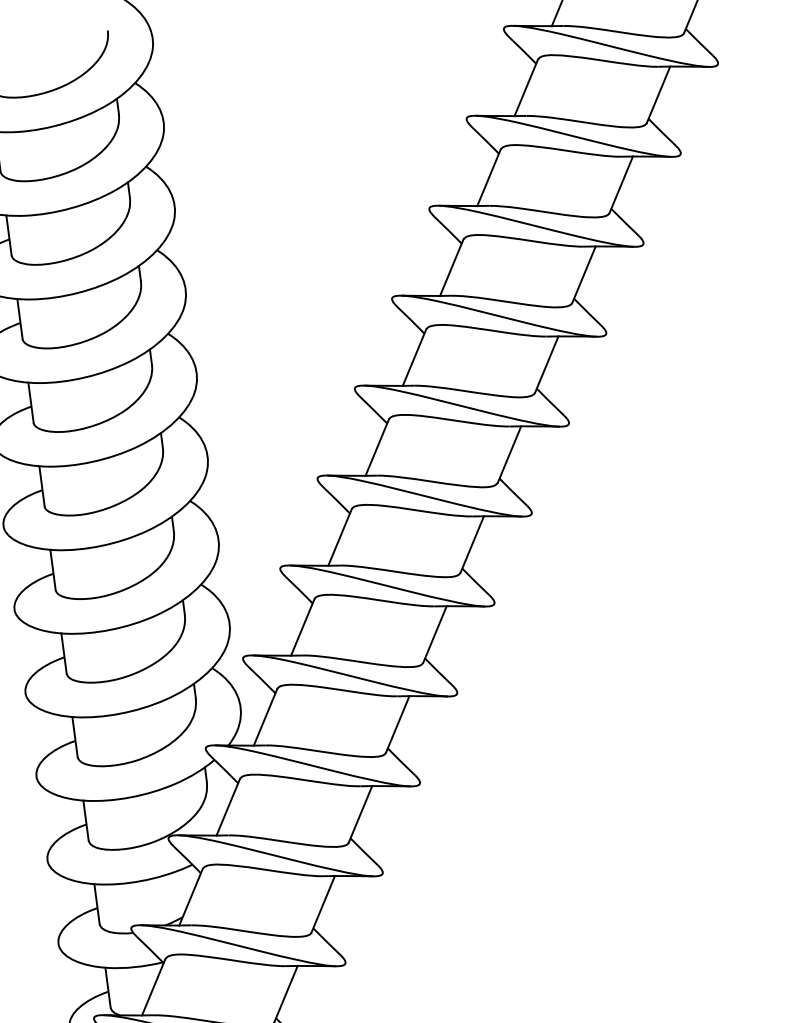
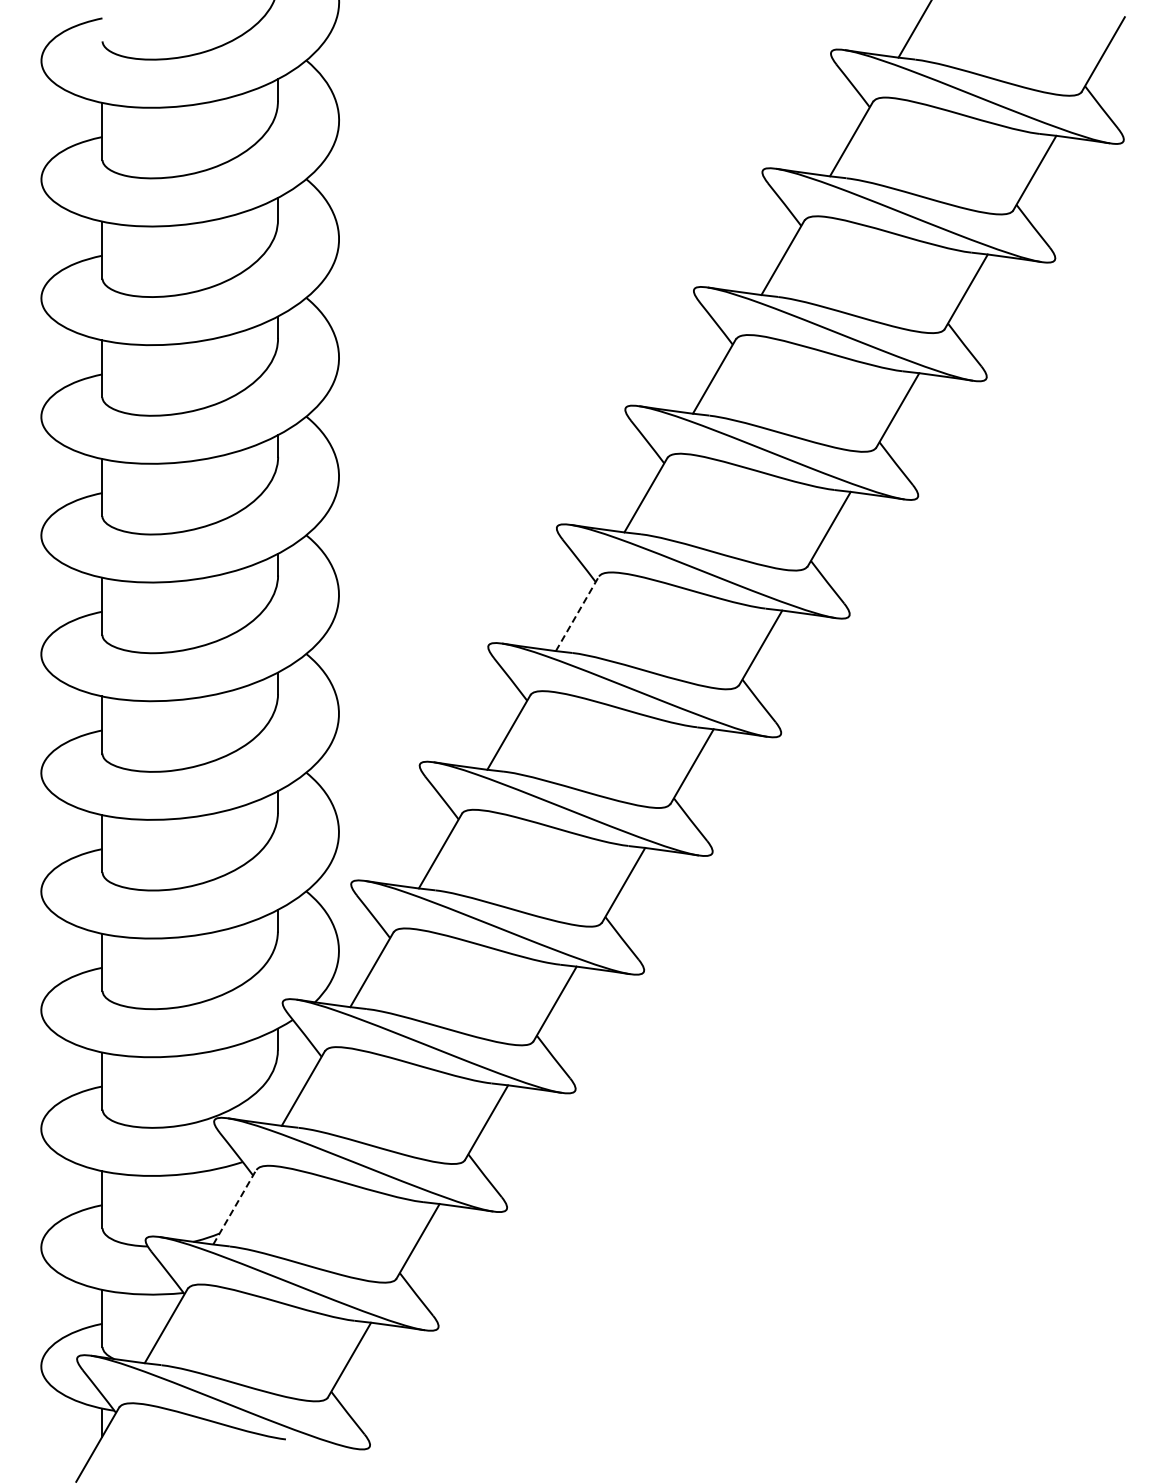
line: (377, 447) -> (577, 613), solid -> dashed
line: (191, 896) -> (235, 1206), solid -> dashed

